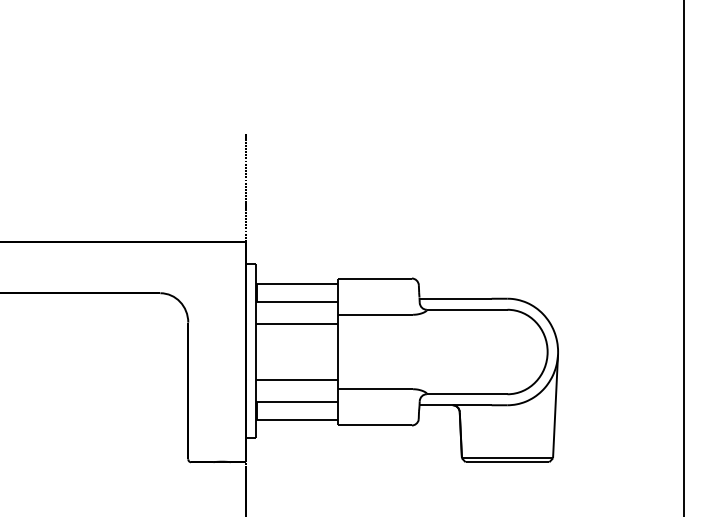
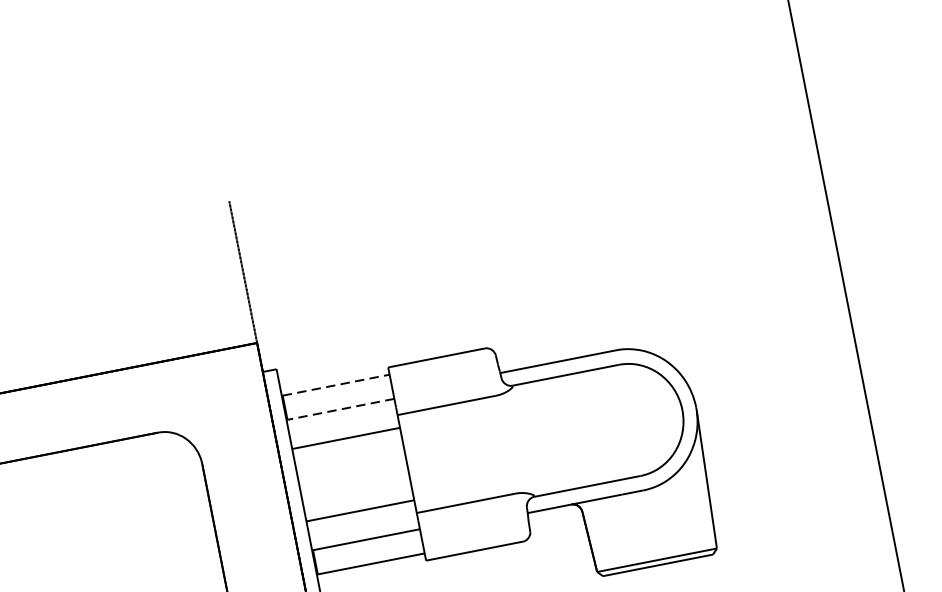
line: (297, 284) -> (336, 385), solid -> dashed
line: (297, 302) -> (340, 409), solid -> dashed

